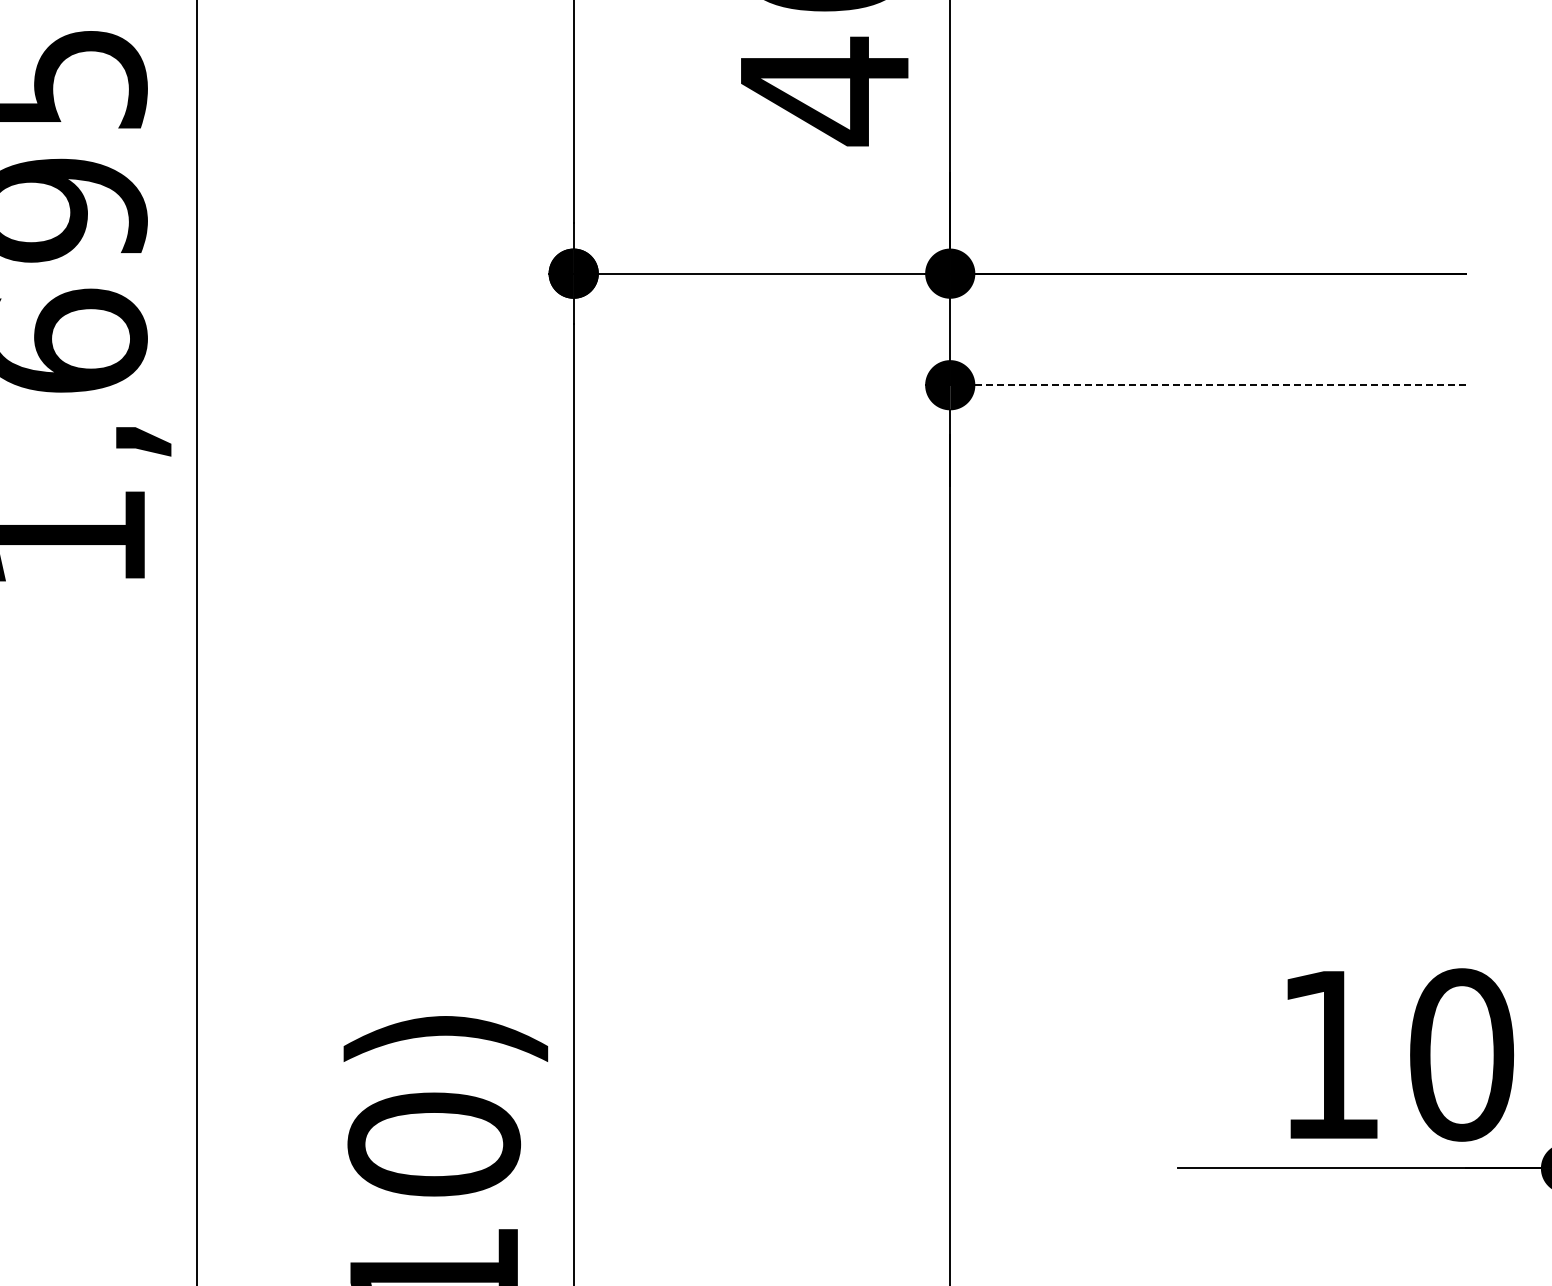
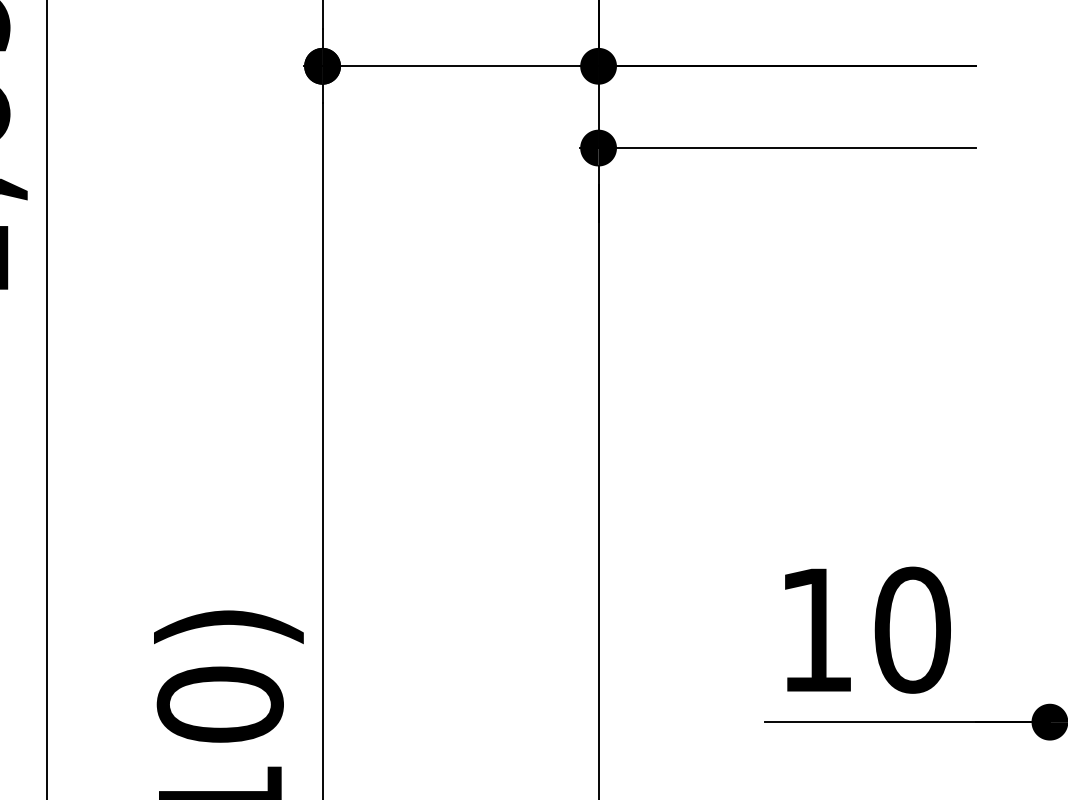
line: (1194, 385) -> (777, 148), dashed -> solid
text: (1400, 1054) -> (867, 629), moved

